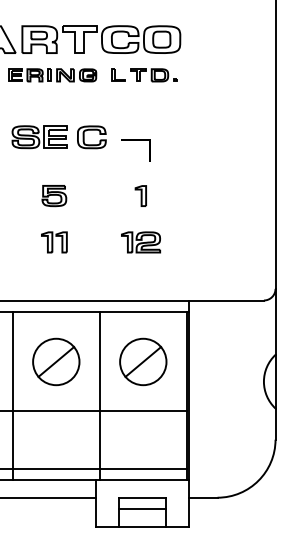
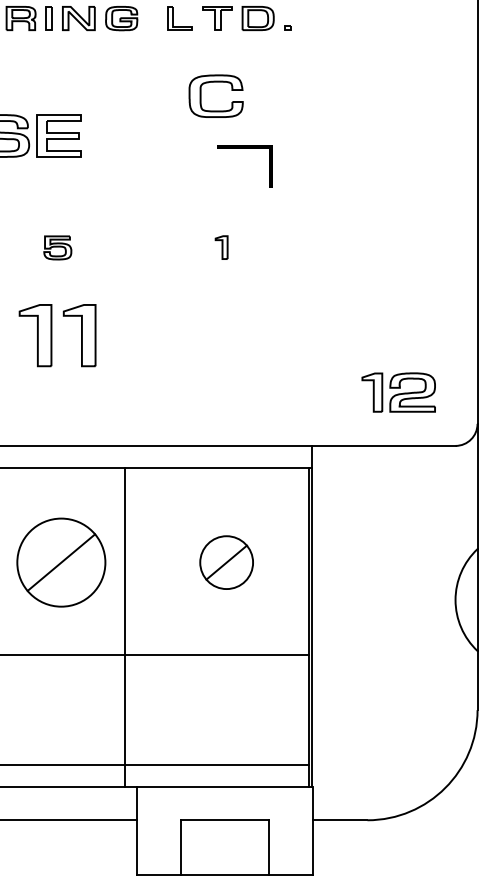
part: (91, 130) -> (215, 83), moved
line: (135, 140) -> (243, 147), moved
part: (140, 195) -> (221, 246), size x0.6
part: (54, 196) -> (57, 248), size x0.6
part: (54, 242) -> (57, 335), size x1.6
part: (140, 242) -> (397, 392), moved
part: (143, 361) -> (226, 561), size x0.6
line: (99, 396) -> (124, 628), moved
line: (142, 509) -> (225, 842), removed

